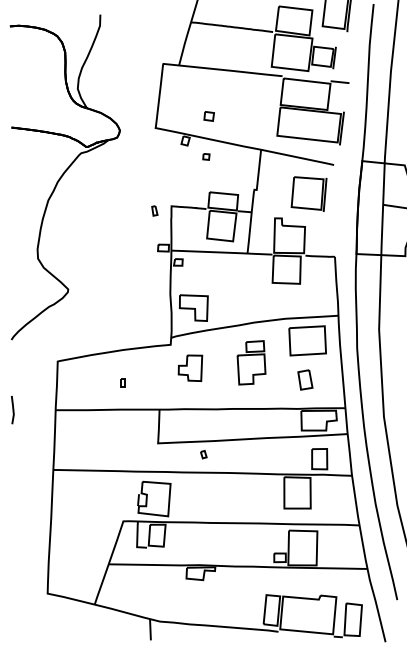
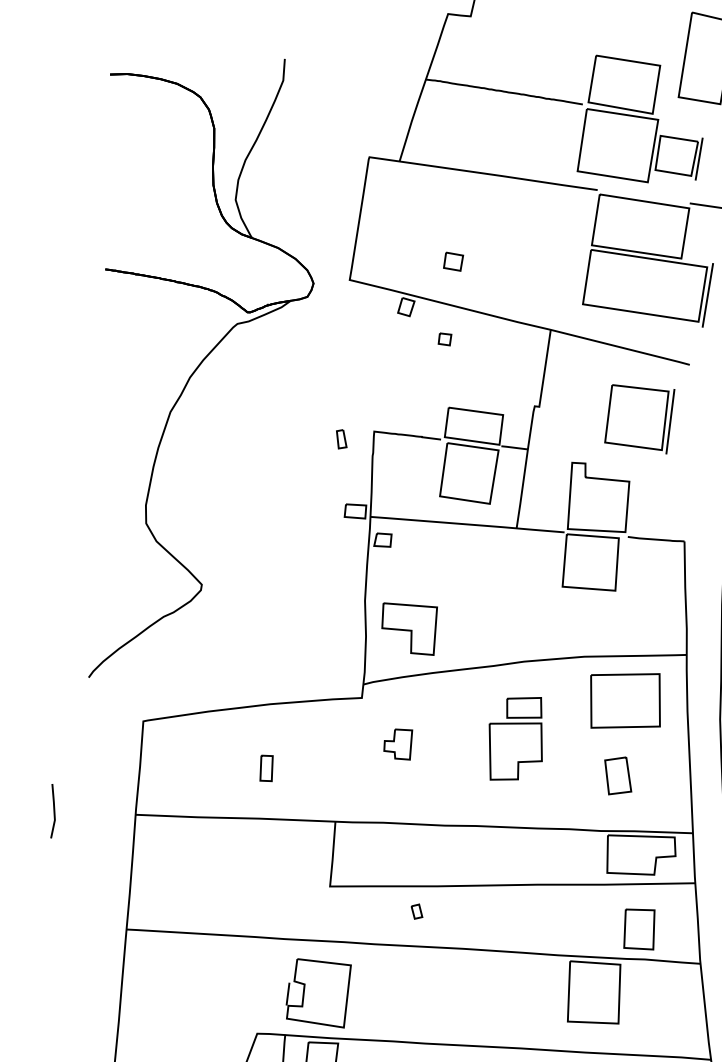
part: (64, 177) -> (203, 369), moved
part: (190, 367) -> (398, 743), size x0.6
part: (122, 382) -> (266, 766), size x1.6

